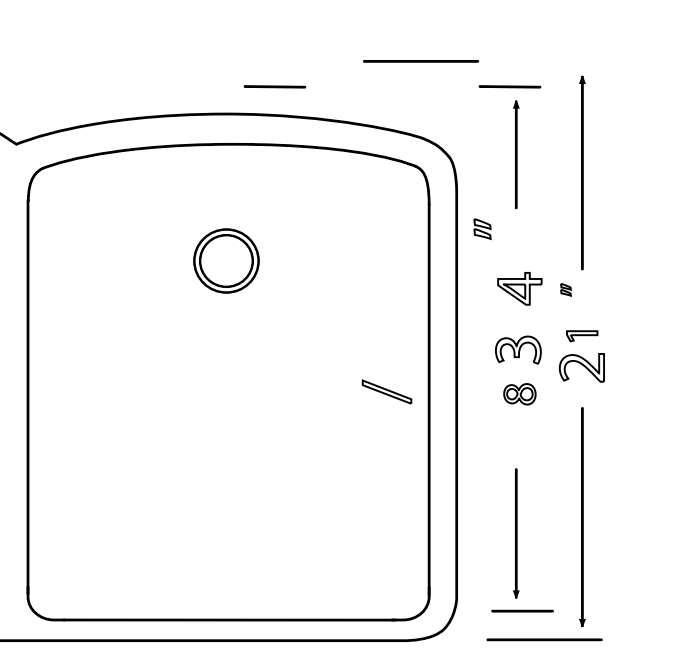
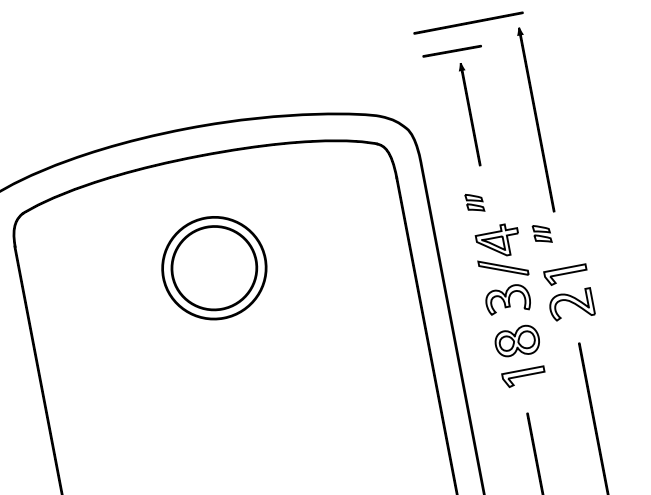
line: (420, 61) -> (468, 23), moved
line: (274, 86) -> (228, 93), removed
part: (482, 229) -> (474, 203), moved
part: (226, 260) -> (214, 267), size x1.67
part: (565, 289) -> (541, 233), size x1.67
part: (581, 336) -> (565, 275), size x1.43
part: (386, 391) -> (502, 267), moved
part: (519, 393) -> (516, 340), size x1.43
part: (519, 431) -> (523, 377), added

